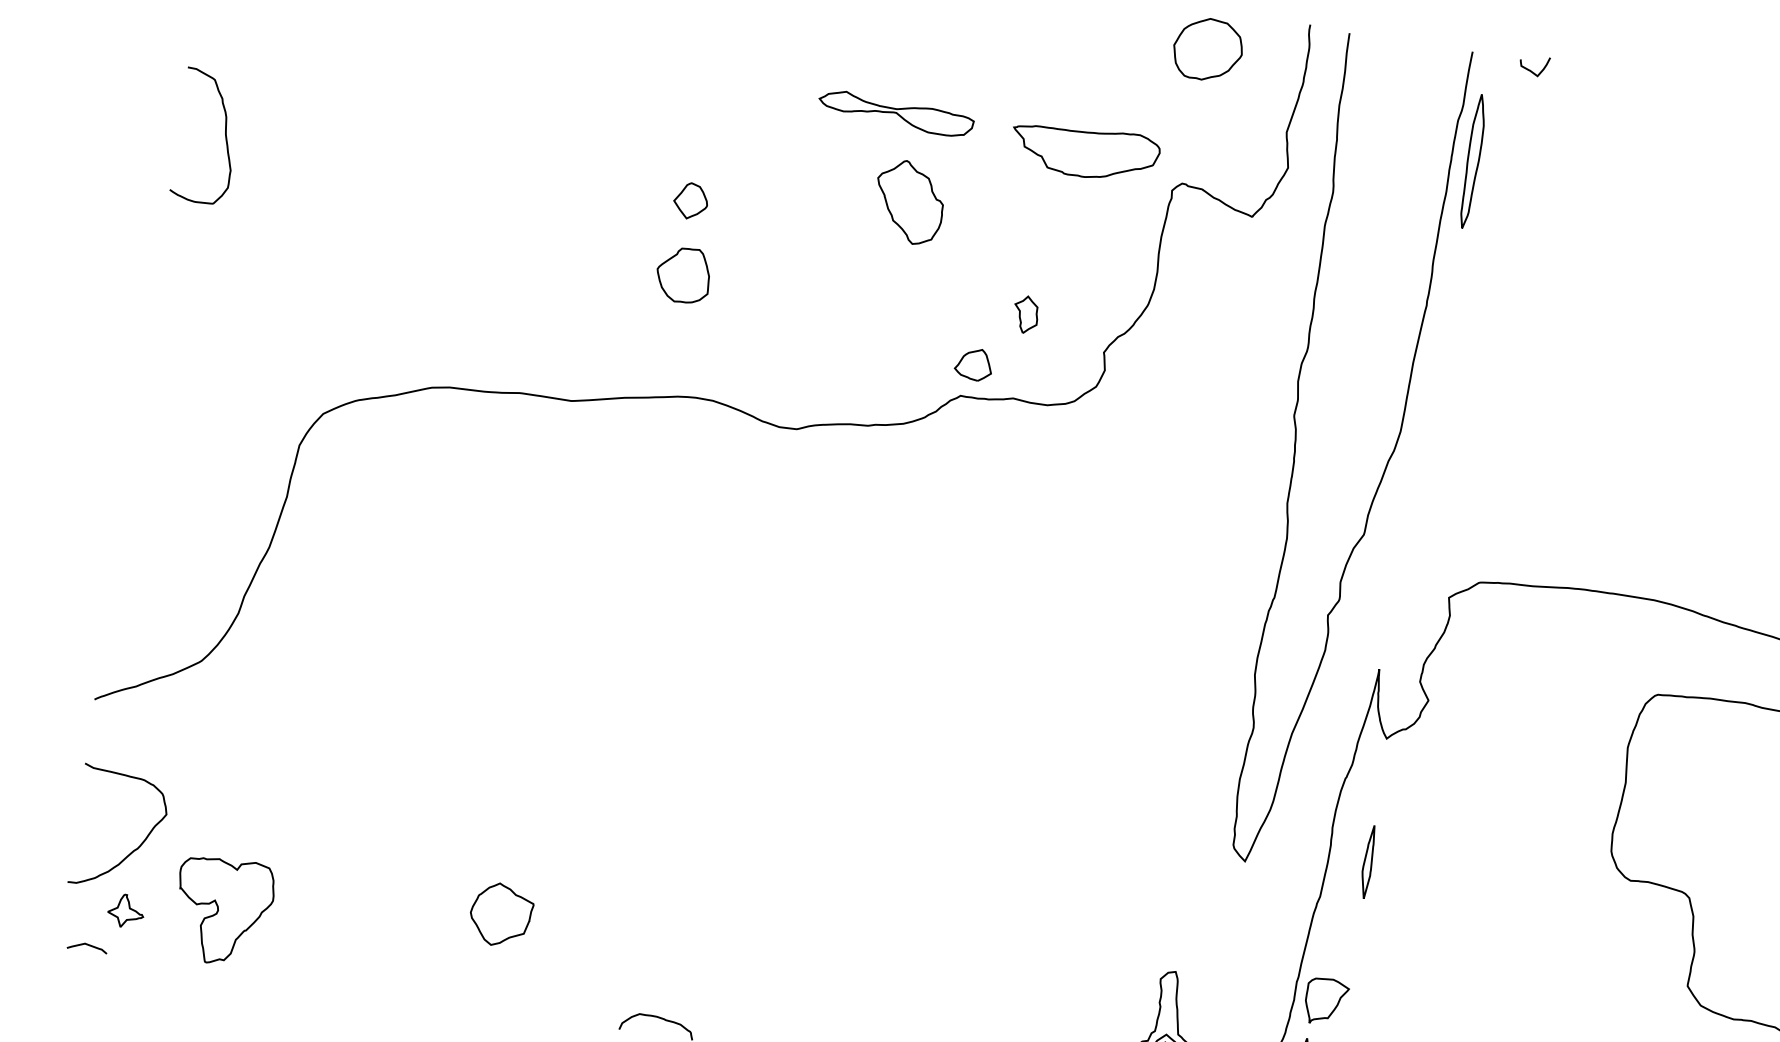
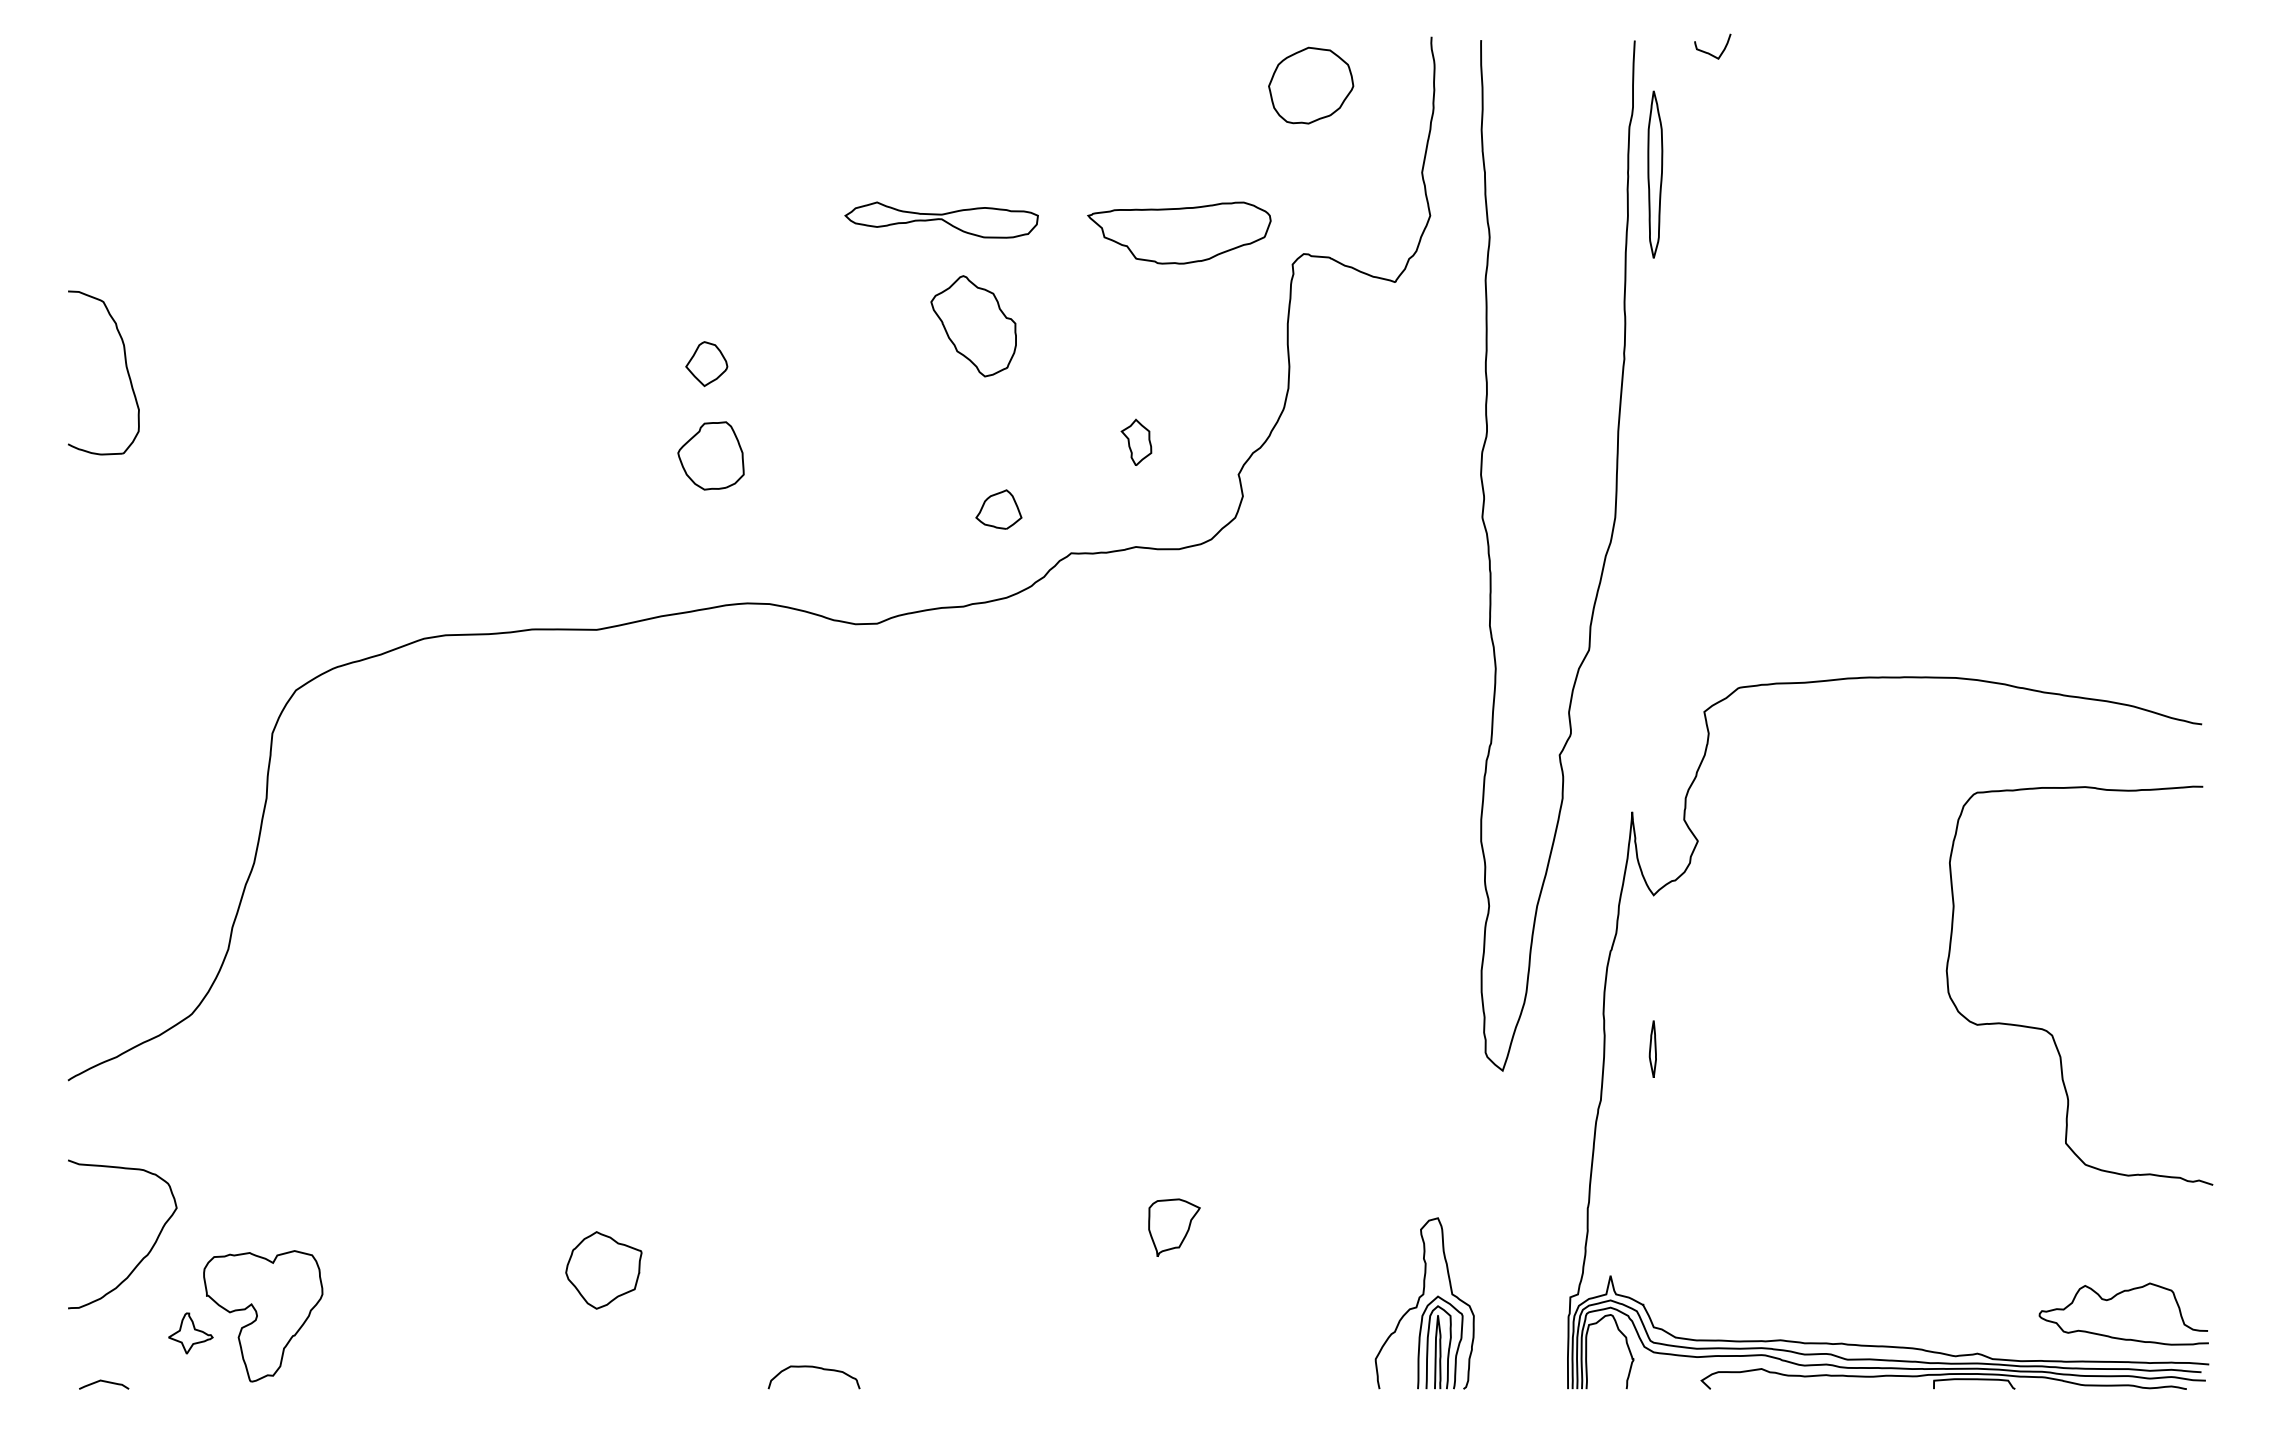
part: (973, 364) -> (998, 509), moved
part: (1367, 861) -> (1652, 1048), size x0.62
part: (125, 911) -> (190, 1333), moved
part: (1326, 1001) -> (1174, 1227), moved

